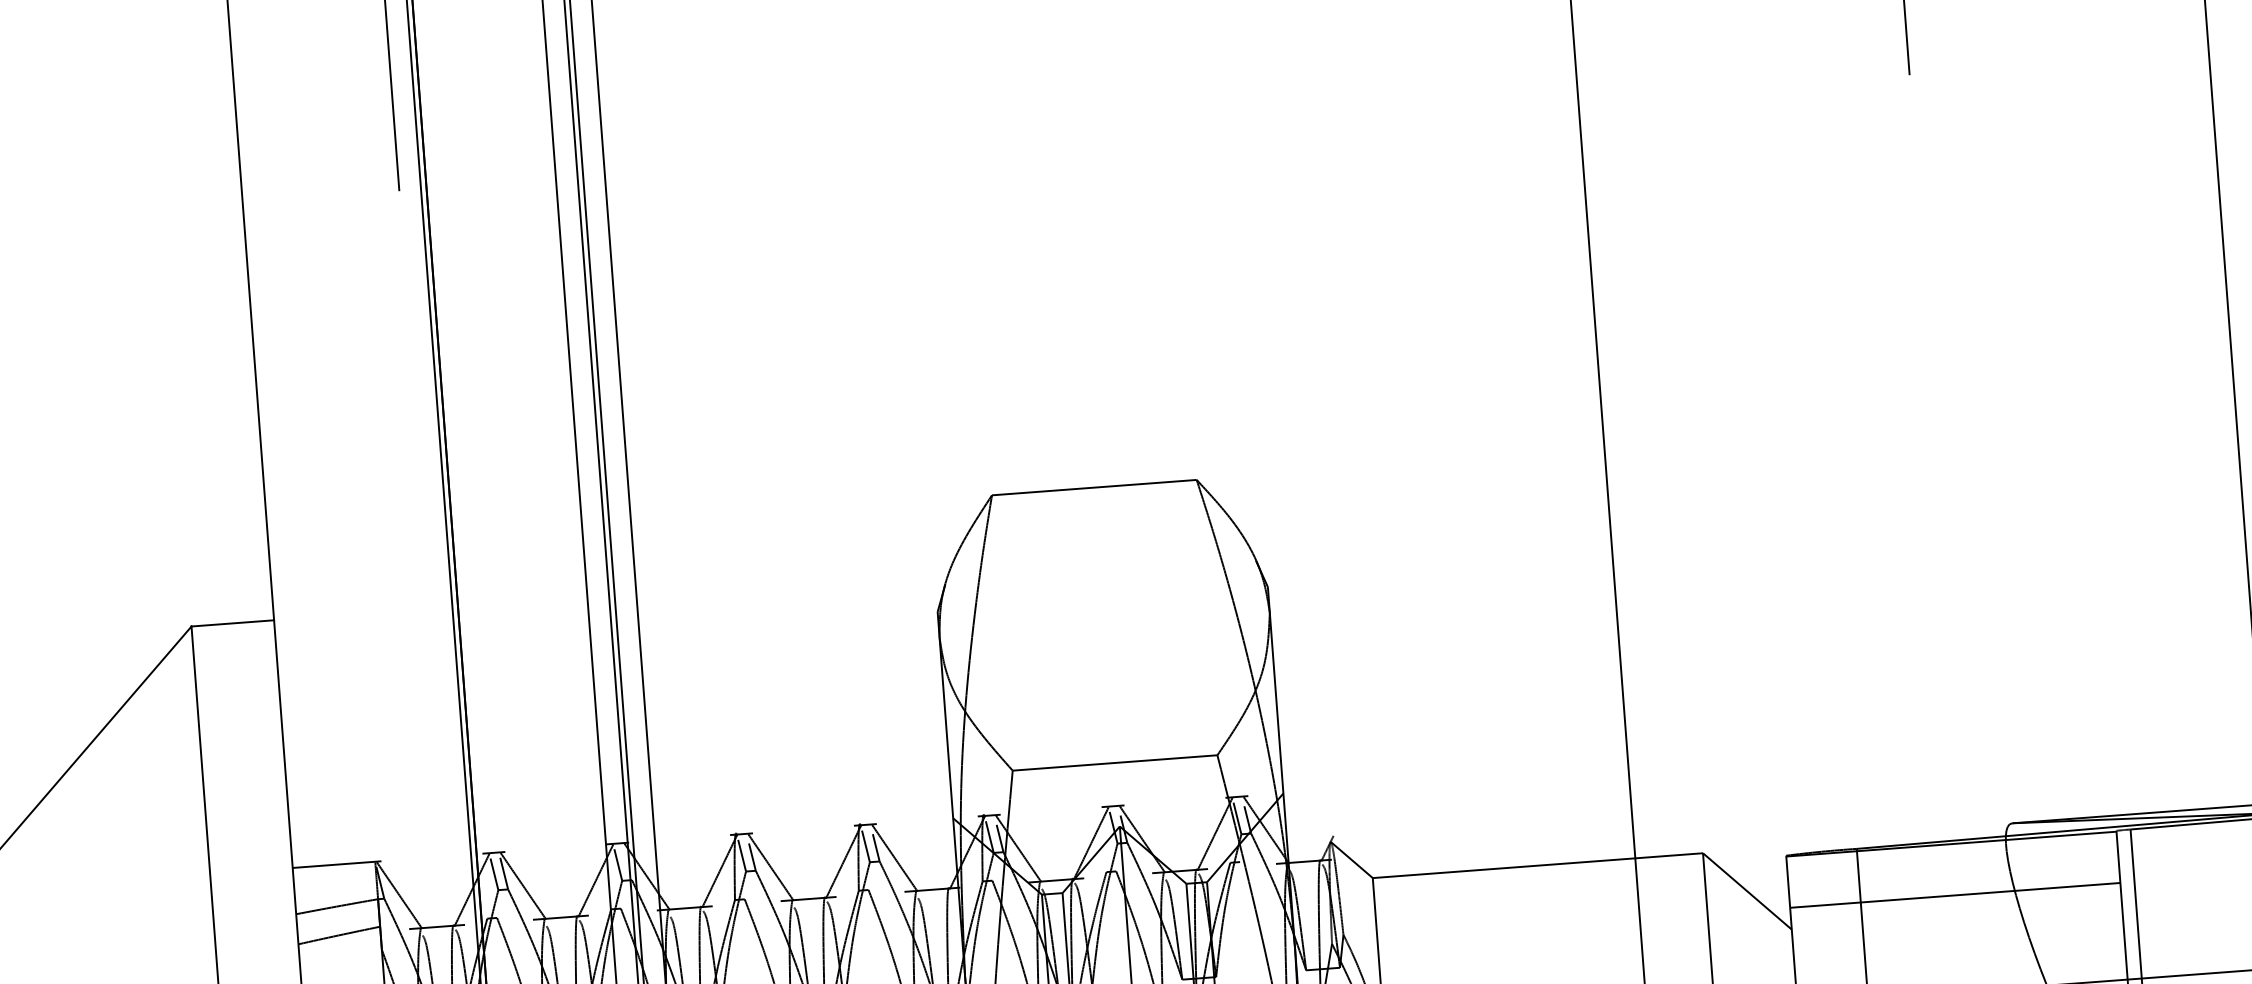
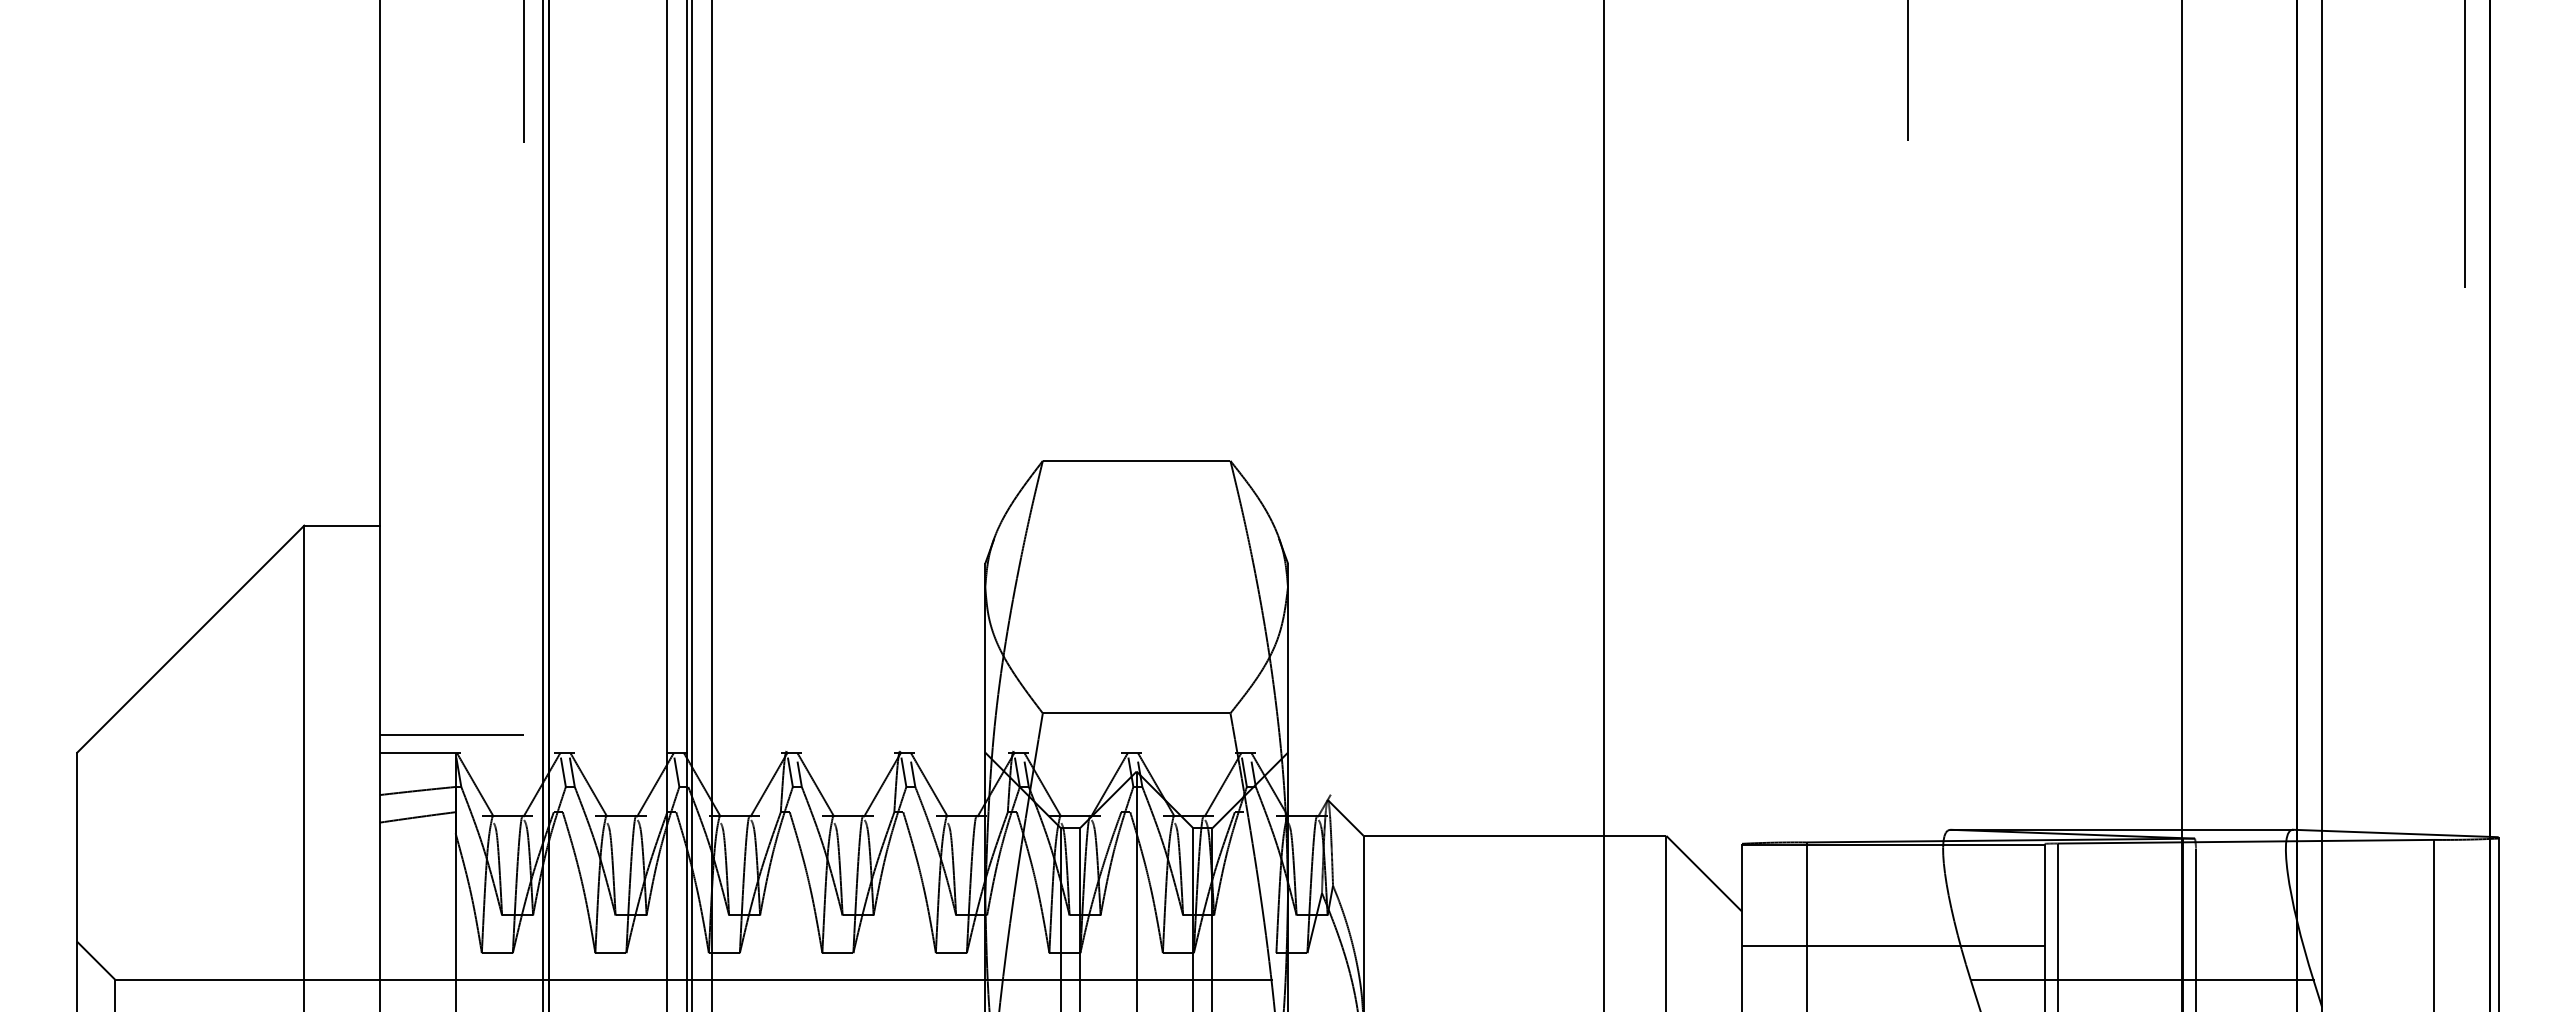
line: (369, 842) -> (451, 734), added
line: (1955, 895) -> (1893, 945), moved

